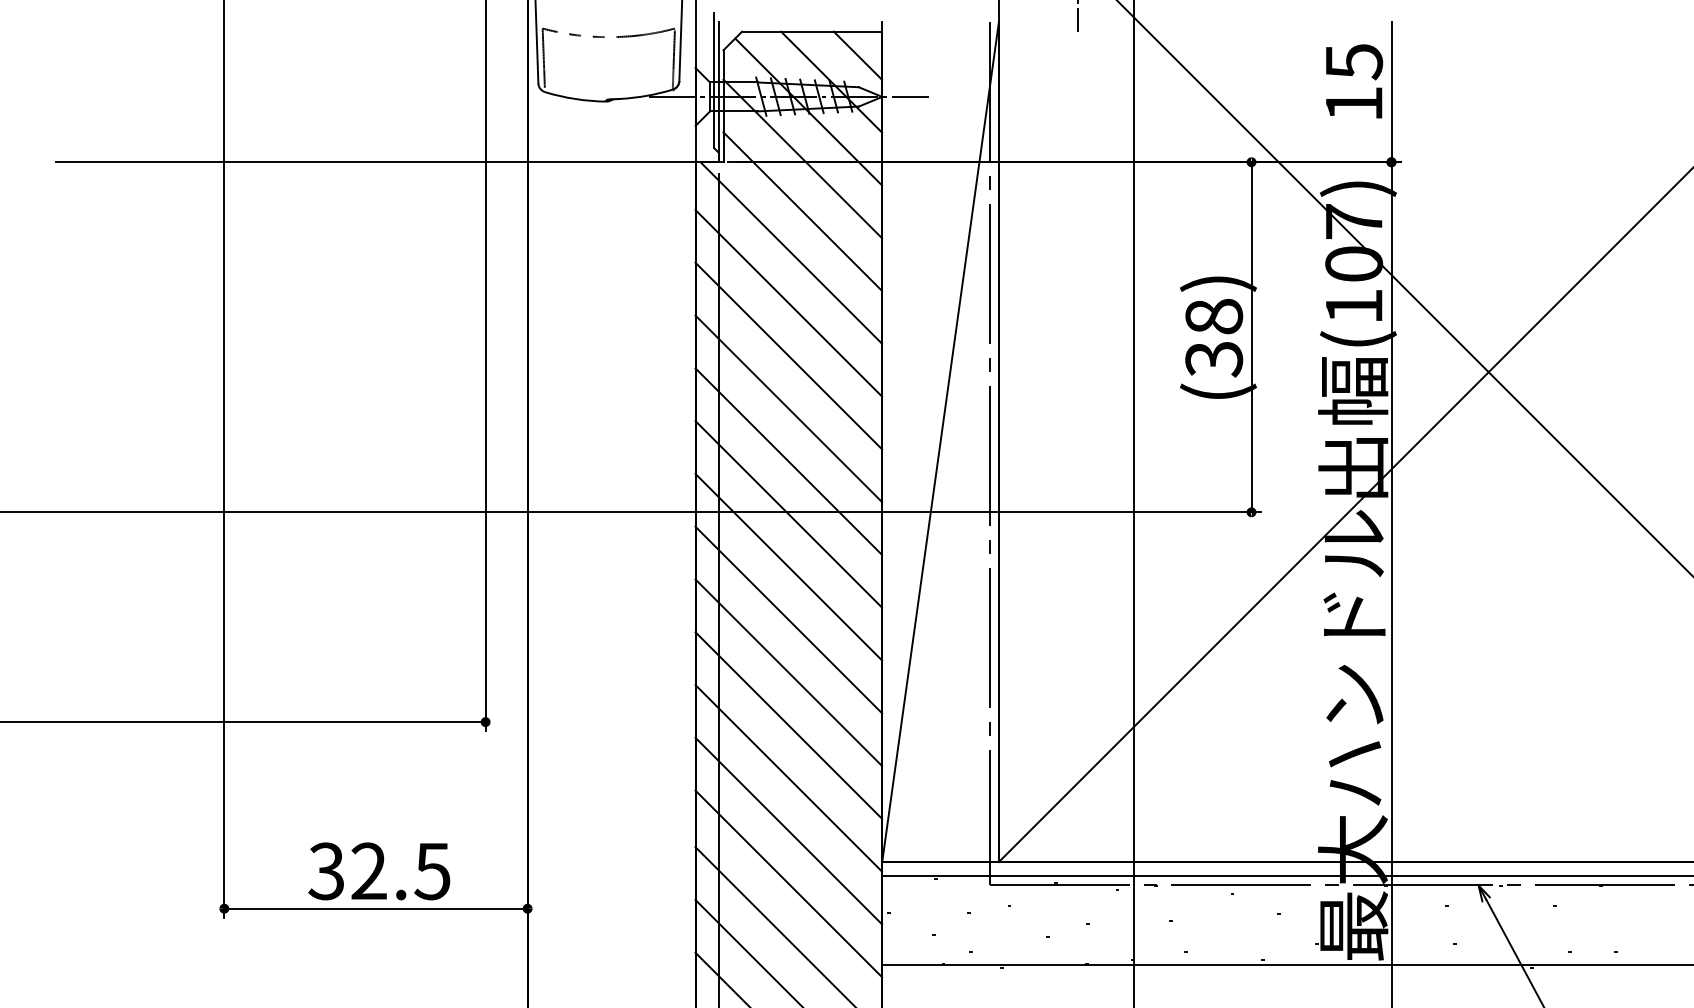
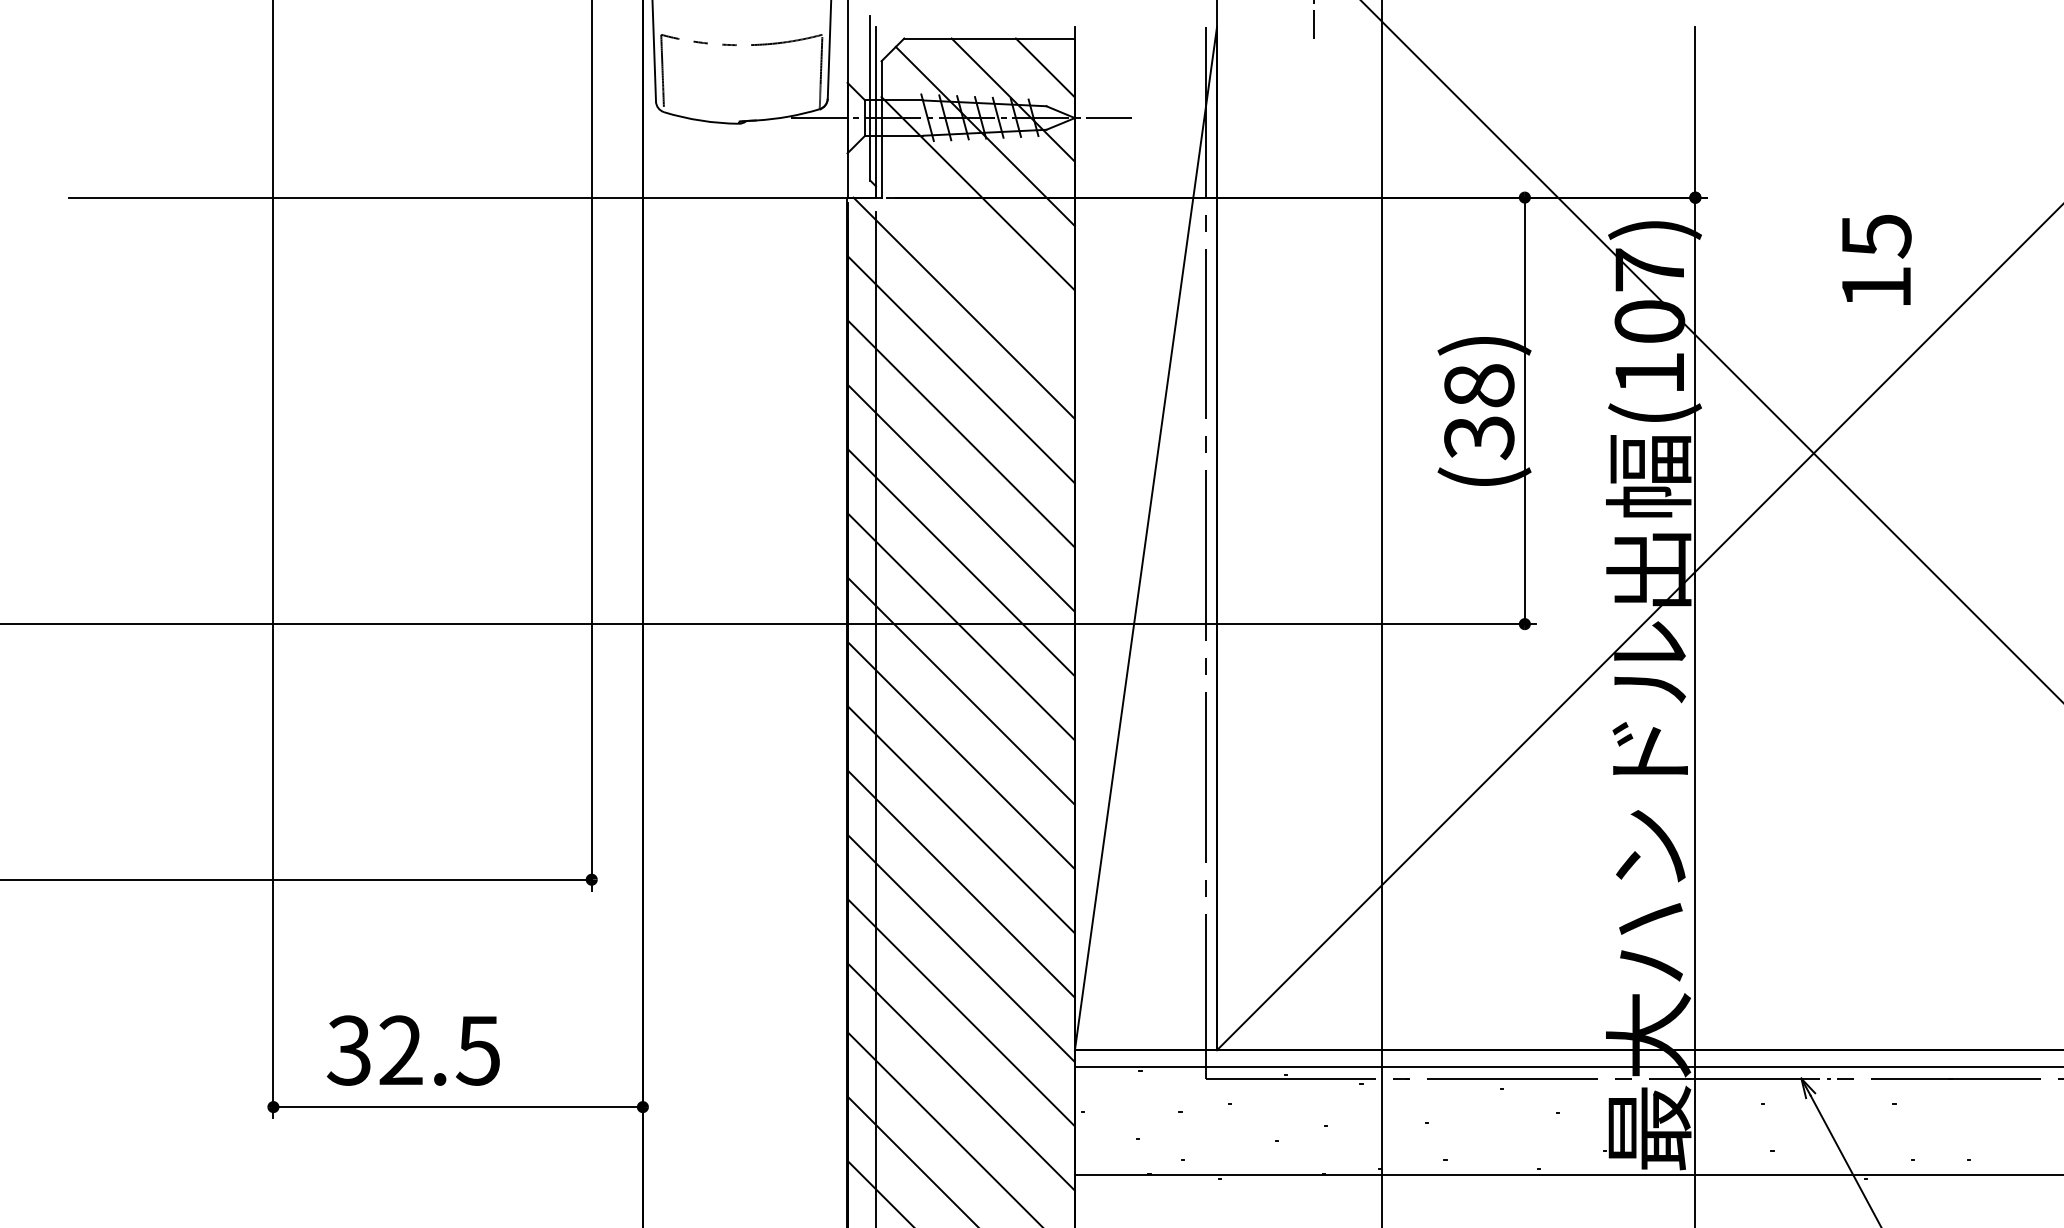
text: (1354, 81) -> (1876, 260), moved
line: (802, 211) -> (977, 257), removed
text: (379, 871) -> (413, 1050), moved

